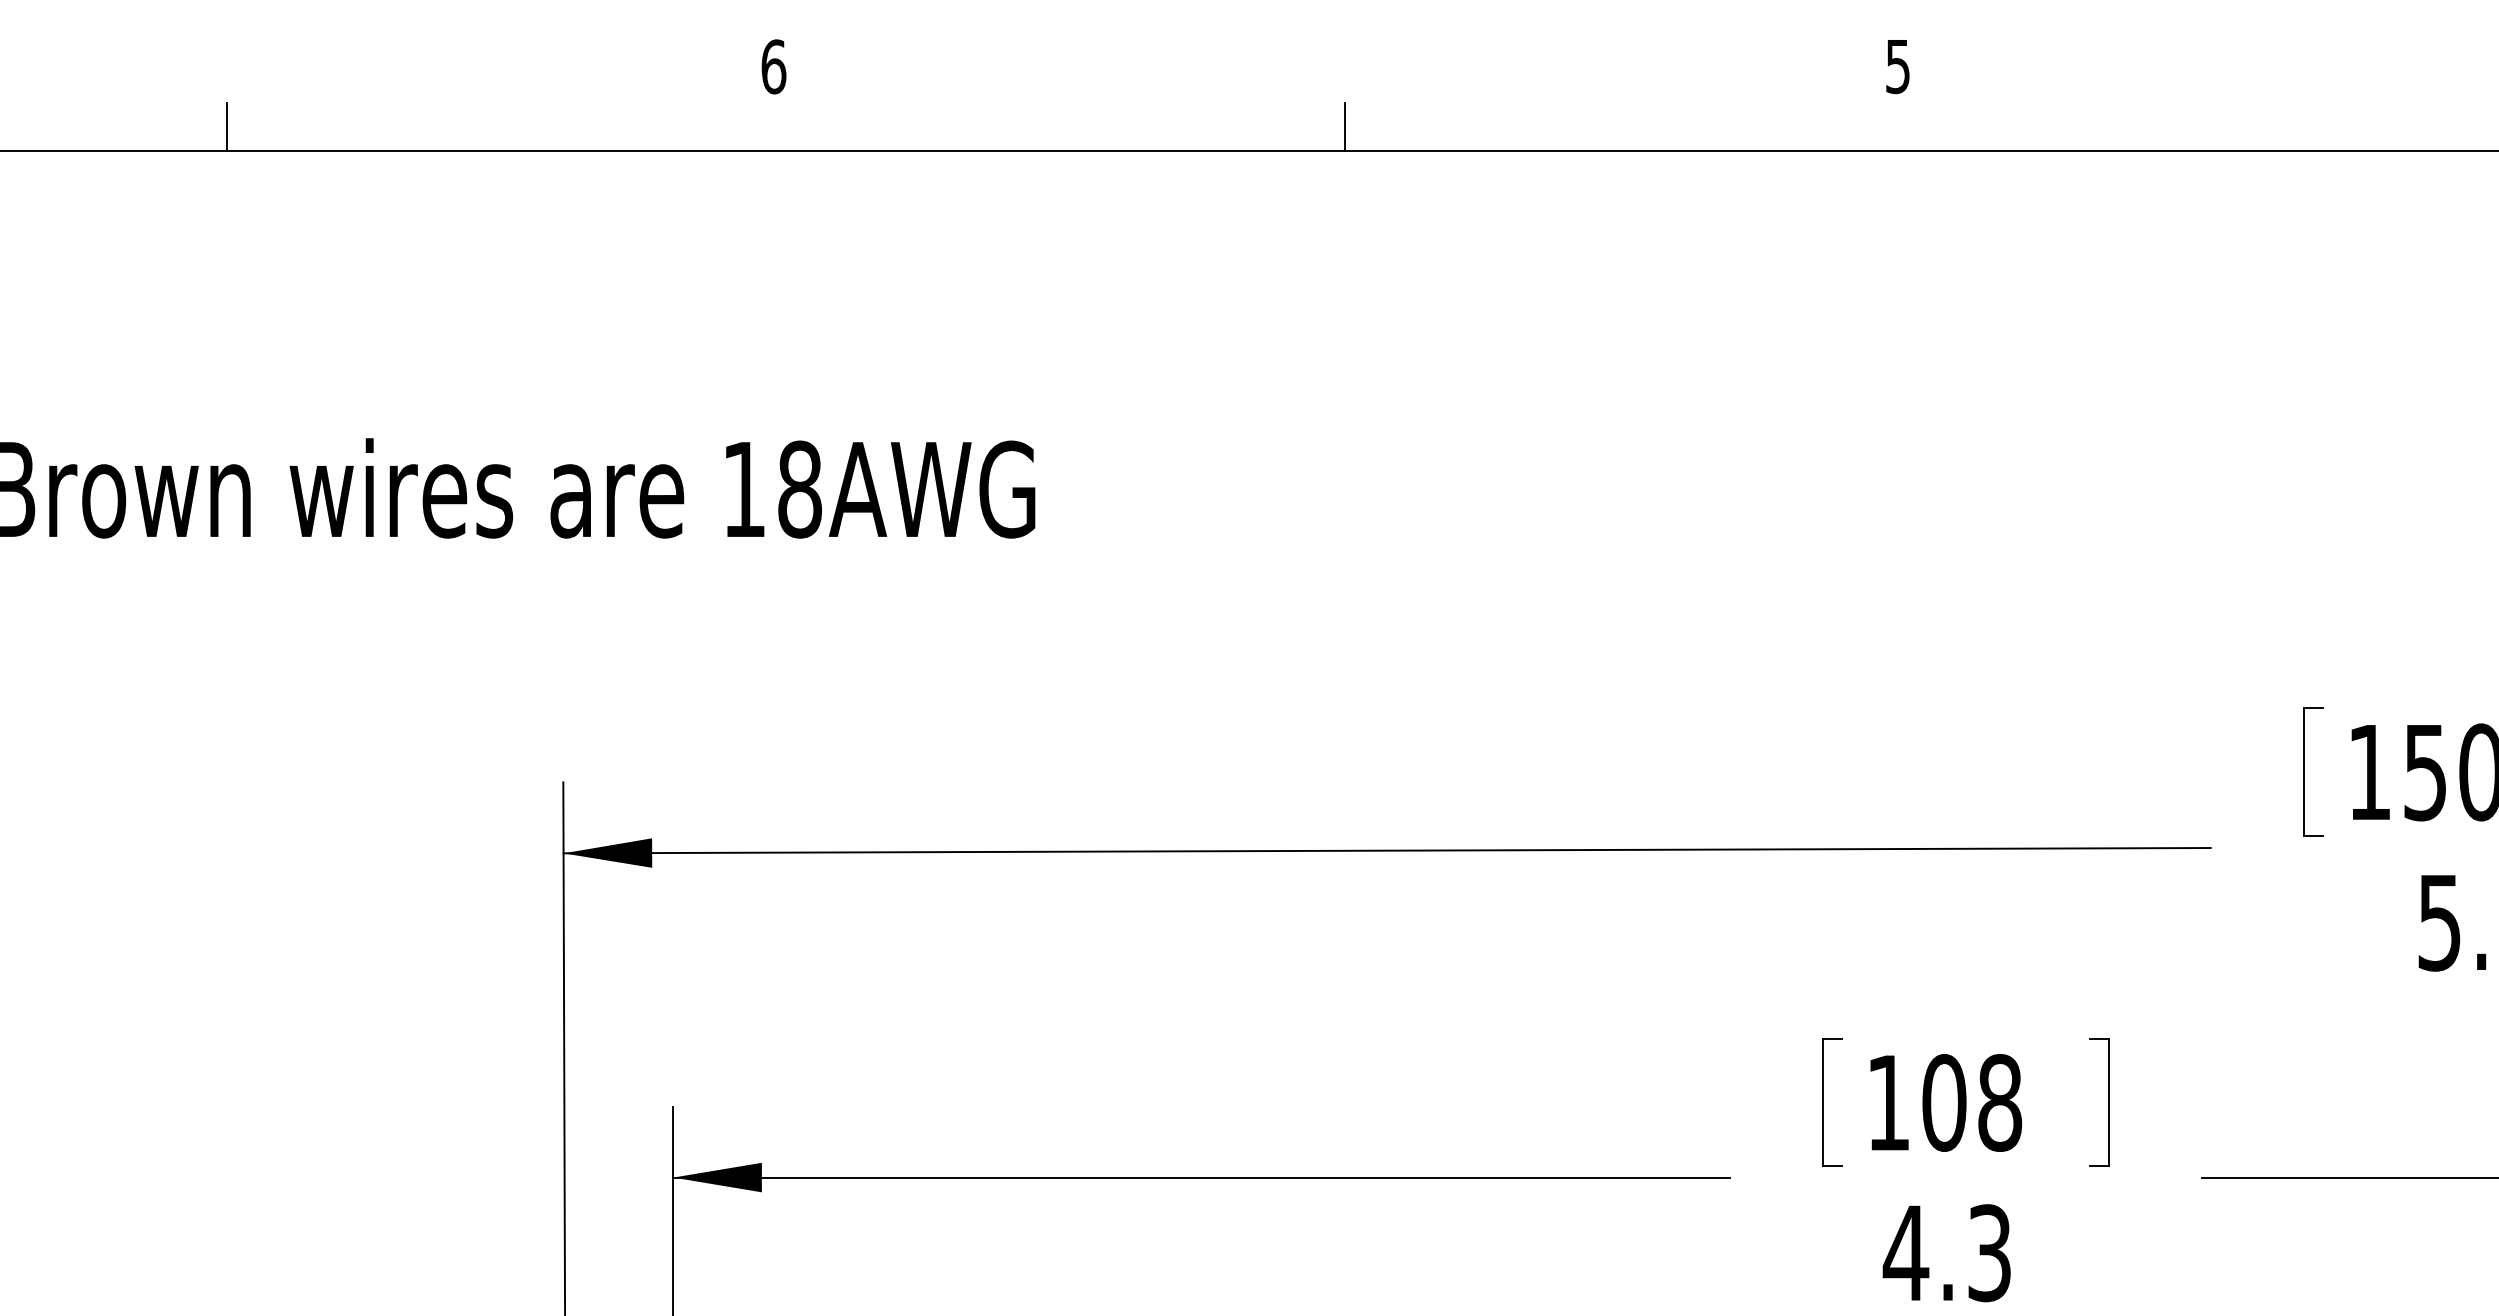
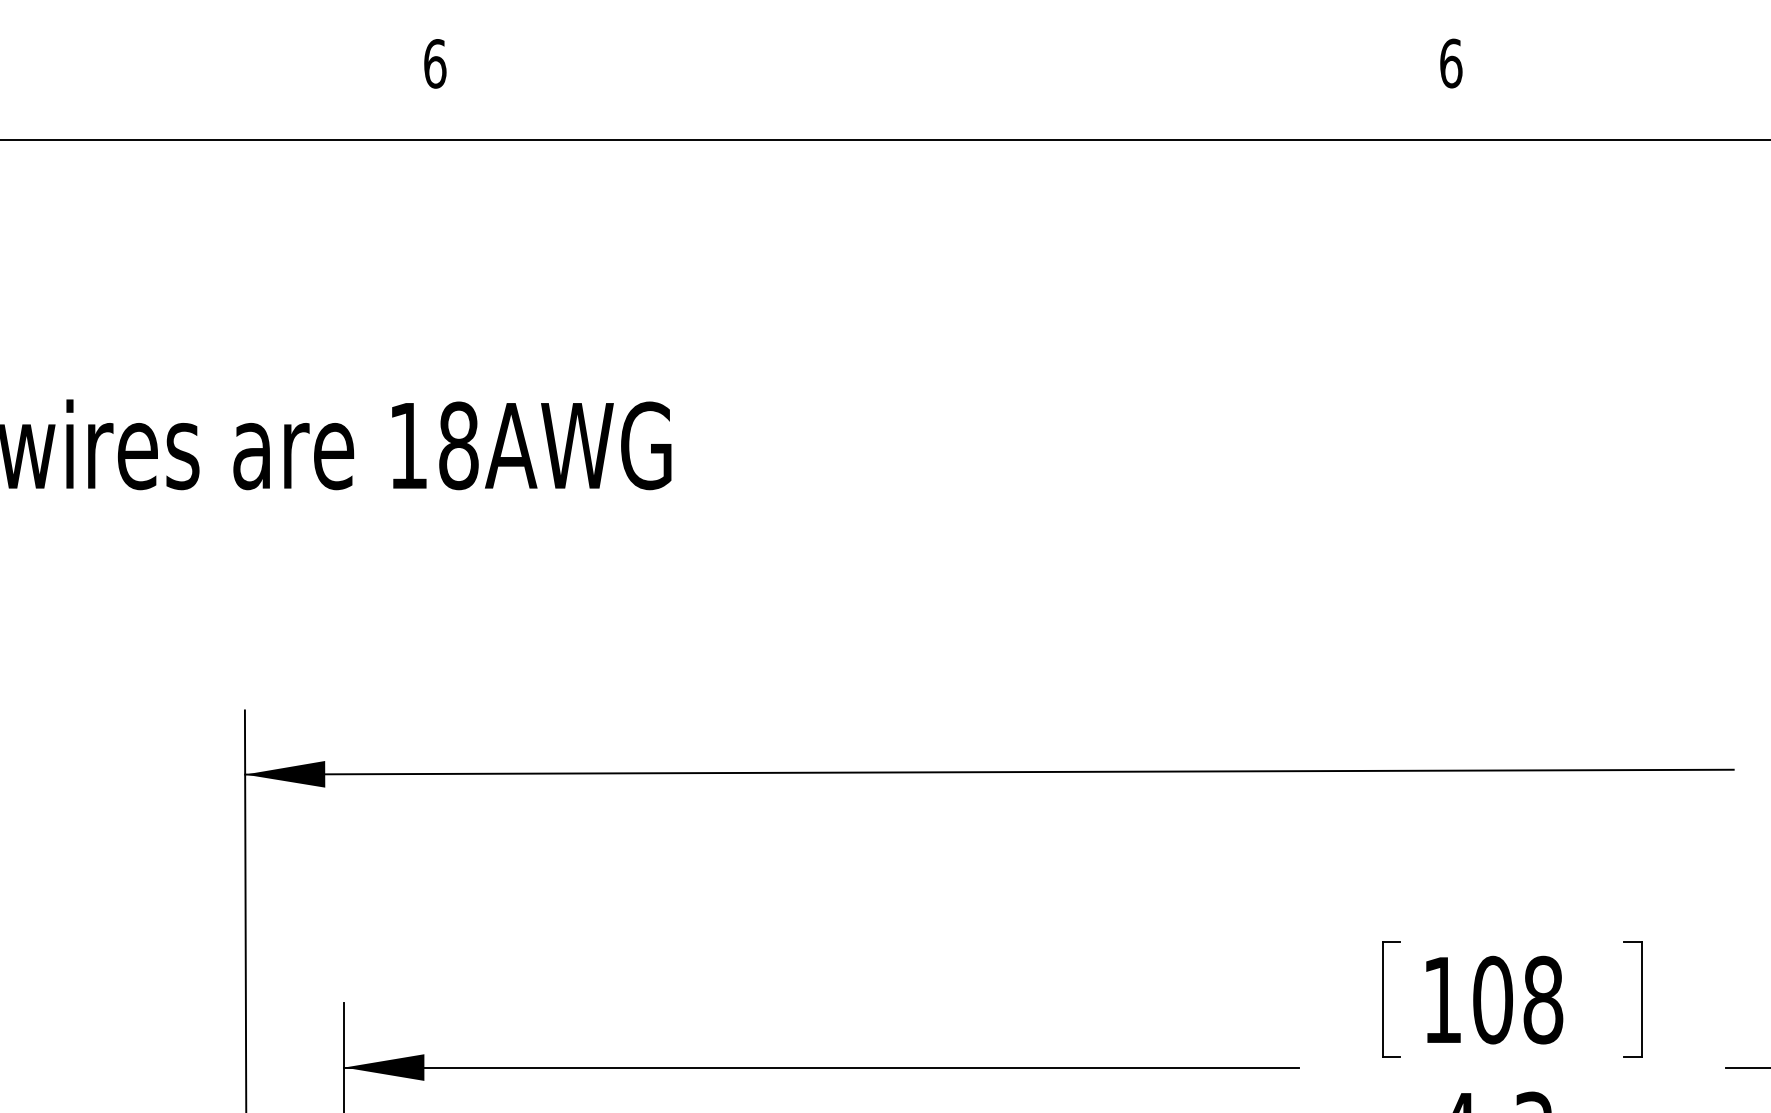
text: (1898, 66) -> (1451, 63), 5 -> 6
line: (1345, 126) -> (951, 117), removed

